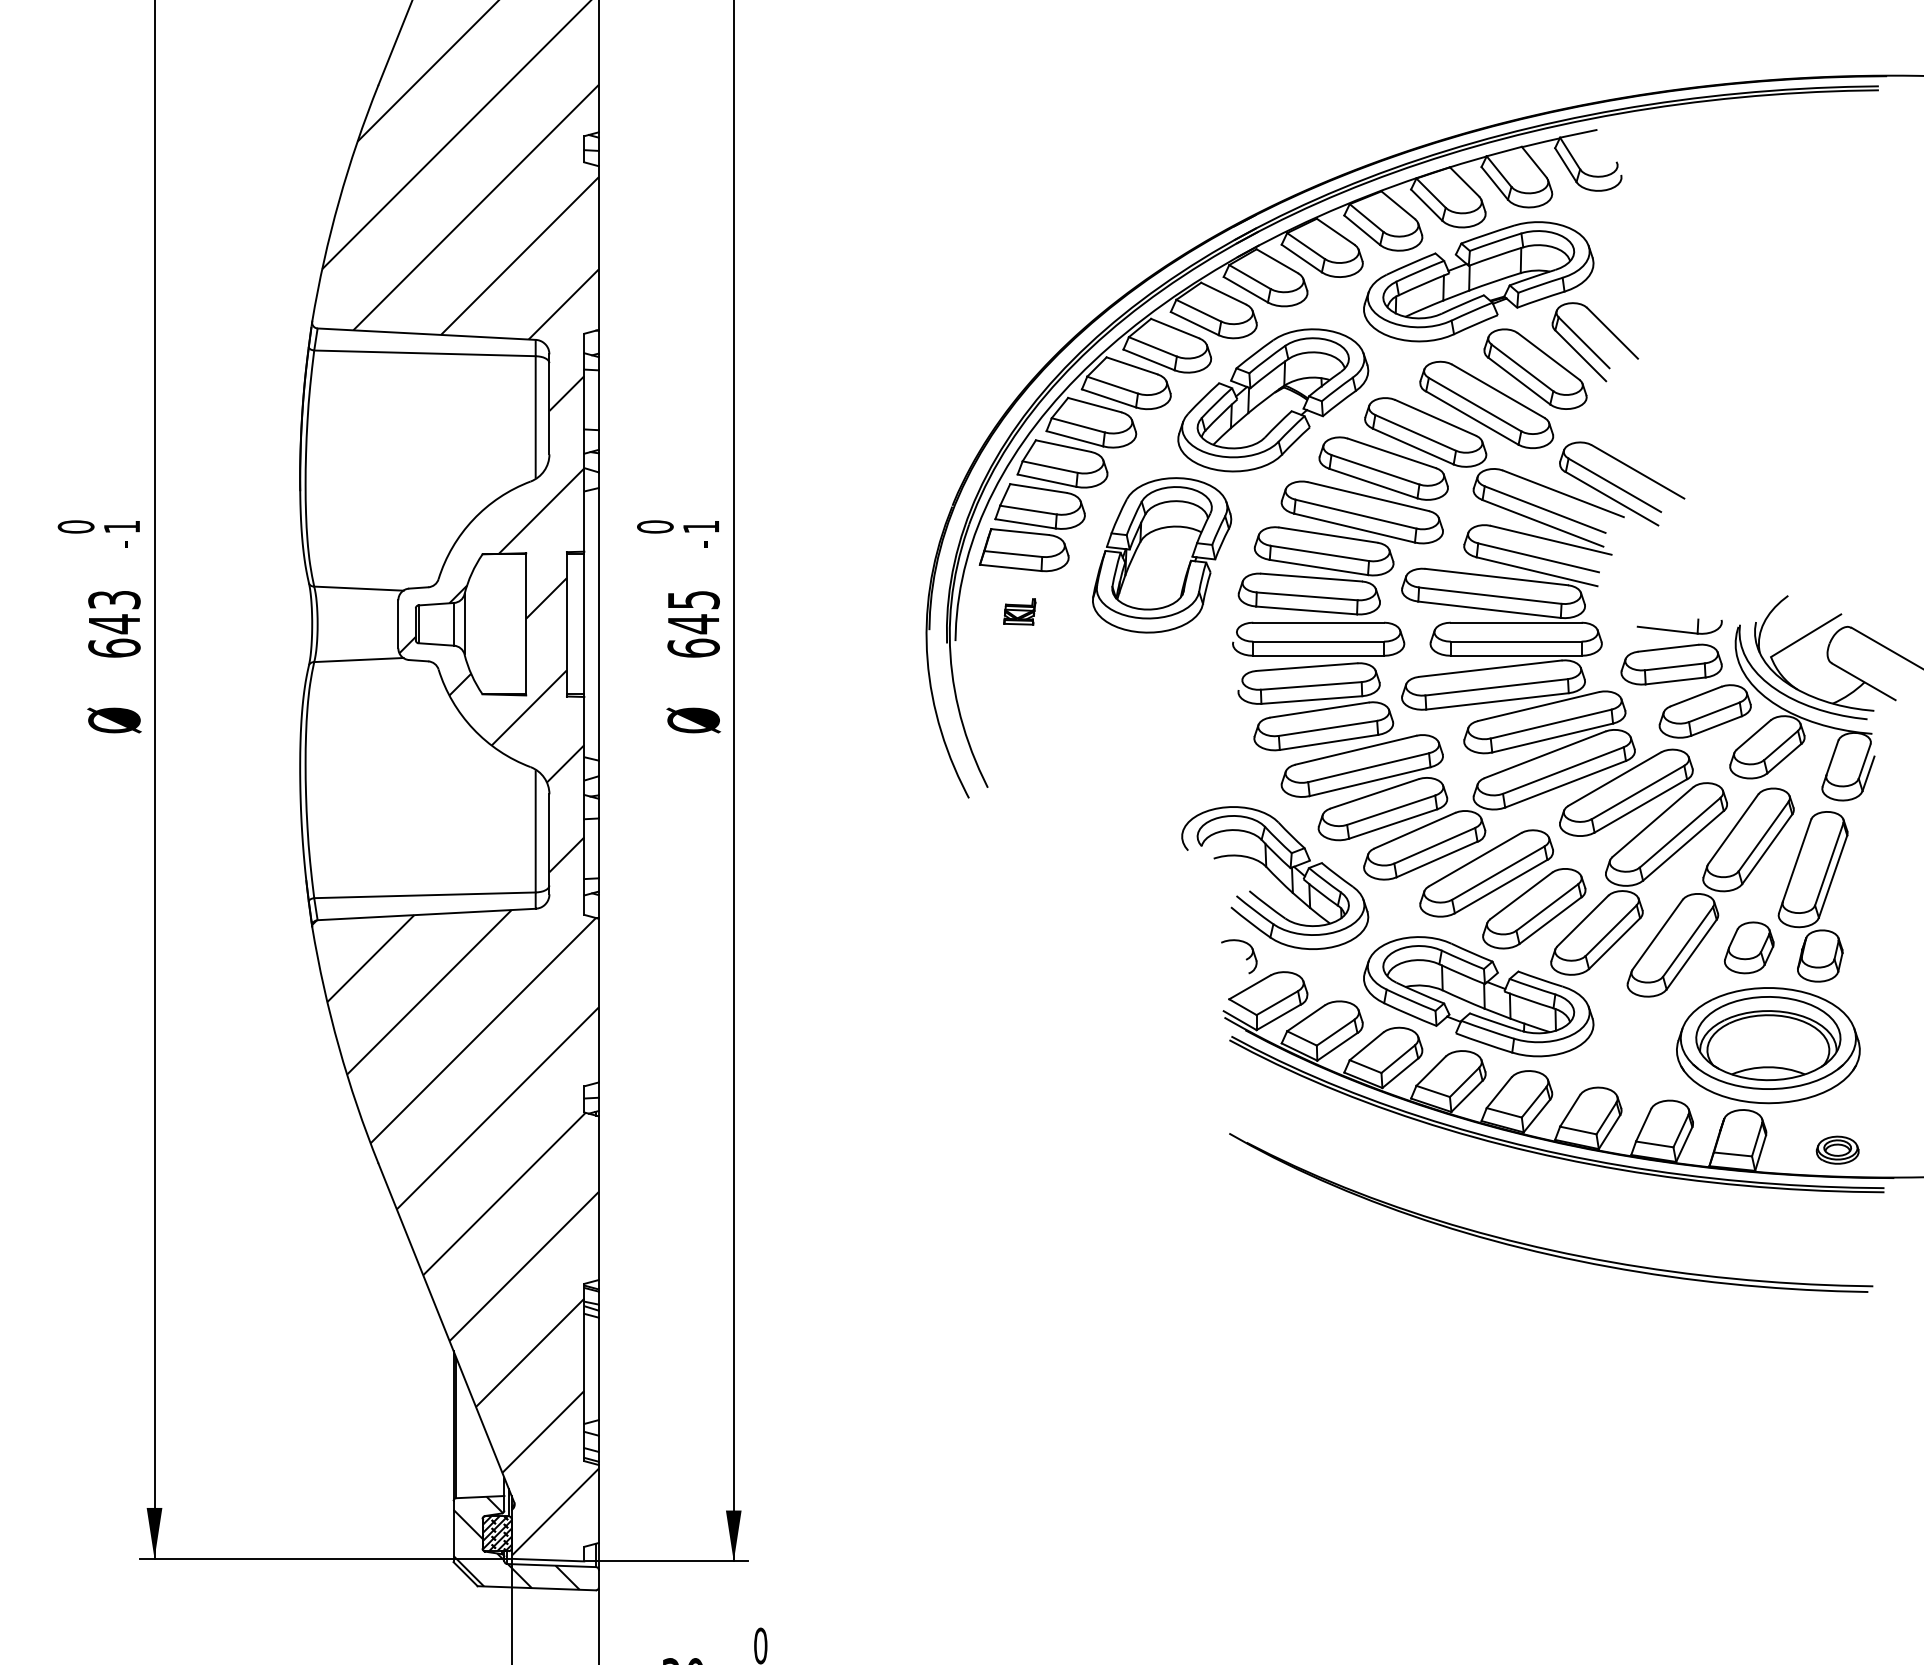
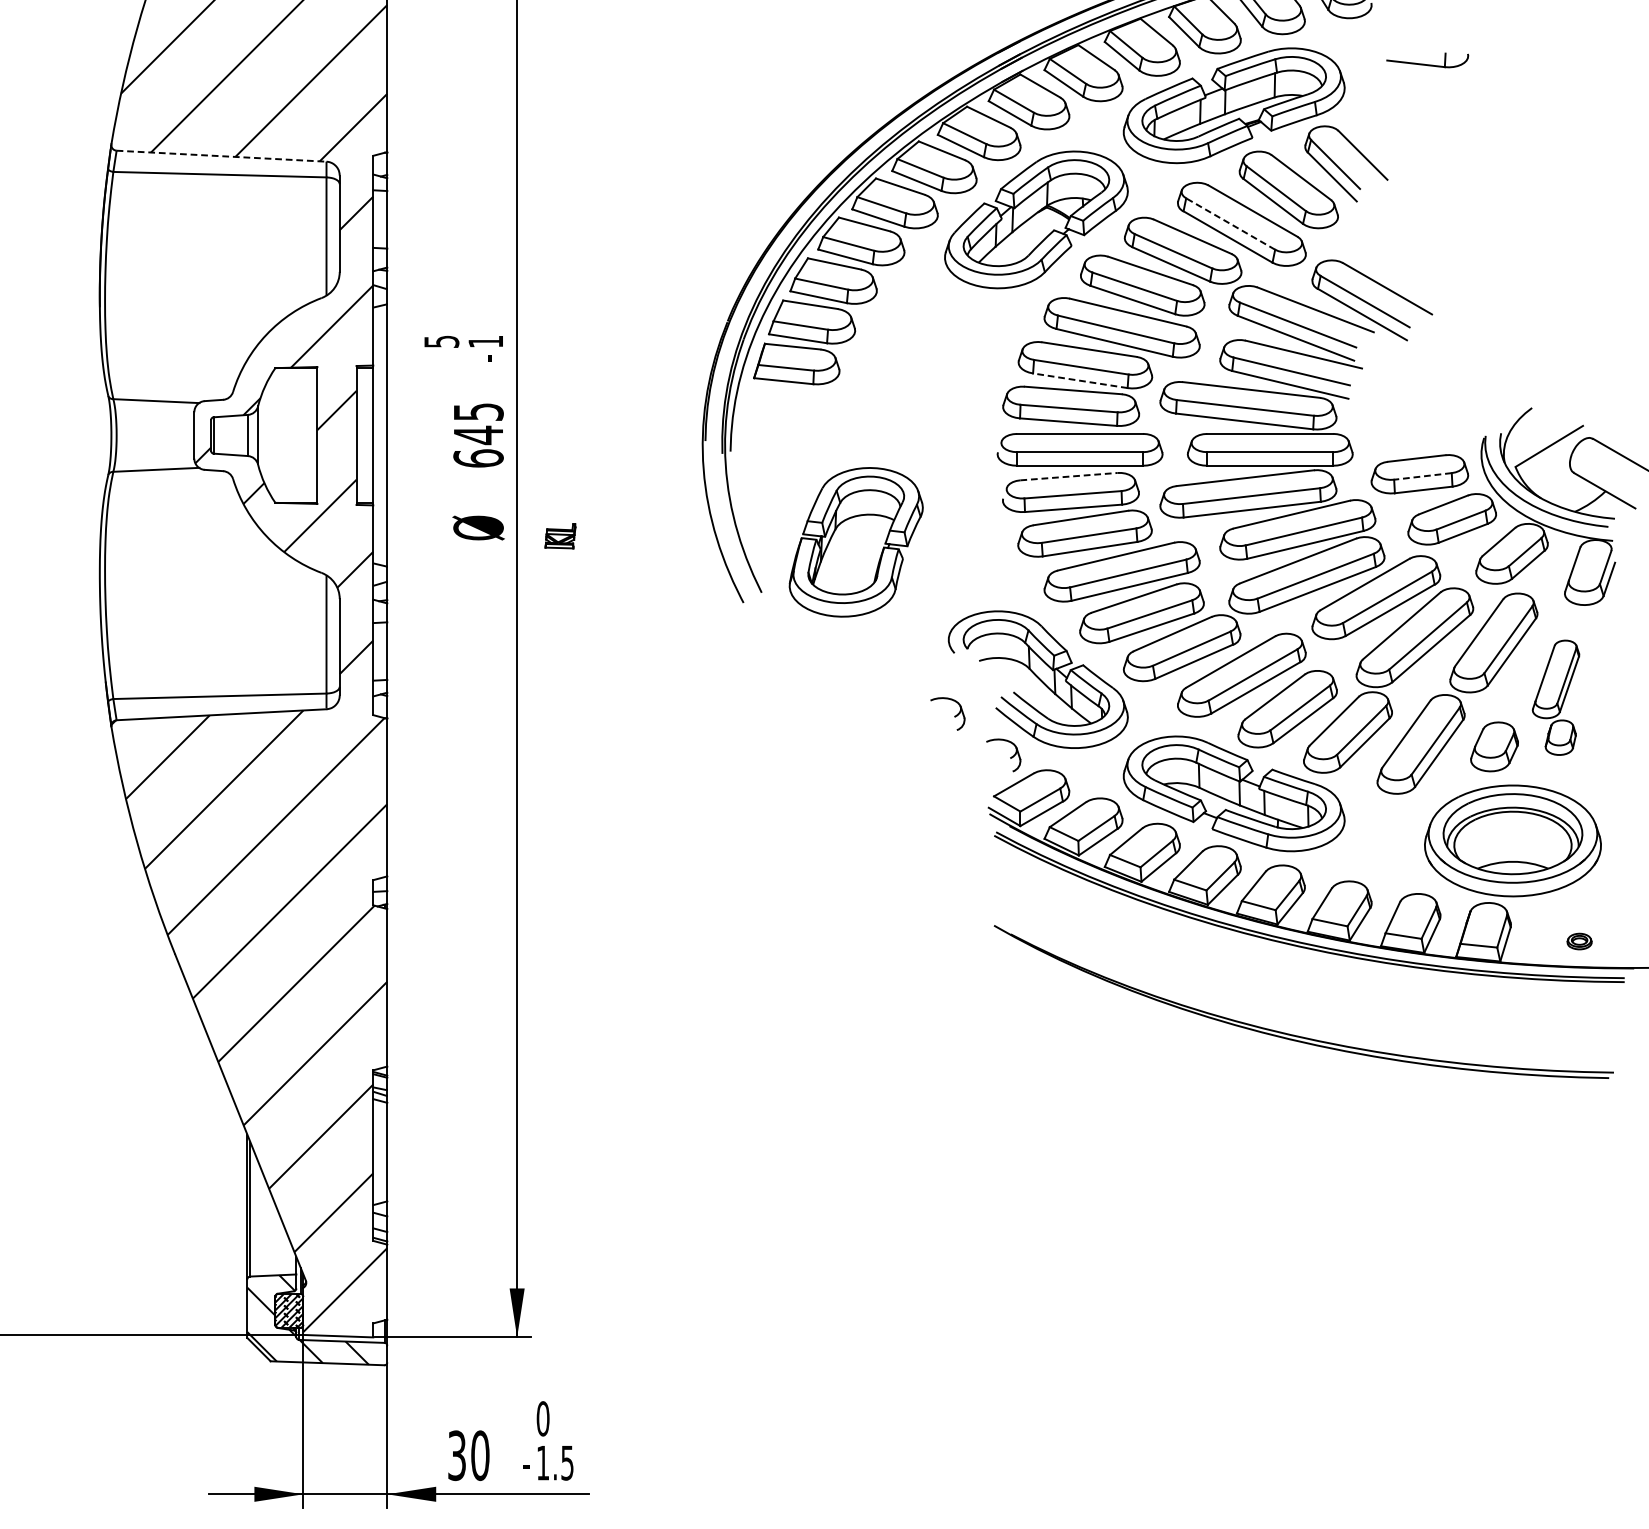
line: (427, 334) -> (222, 156), solid -> dashed
line: (1474, 404) -> (1230, 223), solid -> dashed
text: (655, 526) -> (441, 341), 0 -> 5
part: (1162, 555) -> (856, 542), moved
line: (1318, 567) -> (1079, 380), solid -> dashed
part: (1019, 611) -> (560, 535), moved
part: (1679, 626) -> (1427, 60), moved
line: (1674, 666) -> (1422, 476), solid -> dashed
line: (1307, 667) -> (1069, 477), solid -> dashed
part: (1812, 896) -> (1555, 697), size x0.7
part: (1187, 916) -> (953, 716), added
part: (1837, 1149) -> (1579, 940), size x0.6

